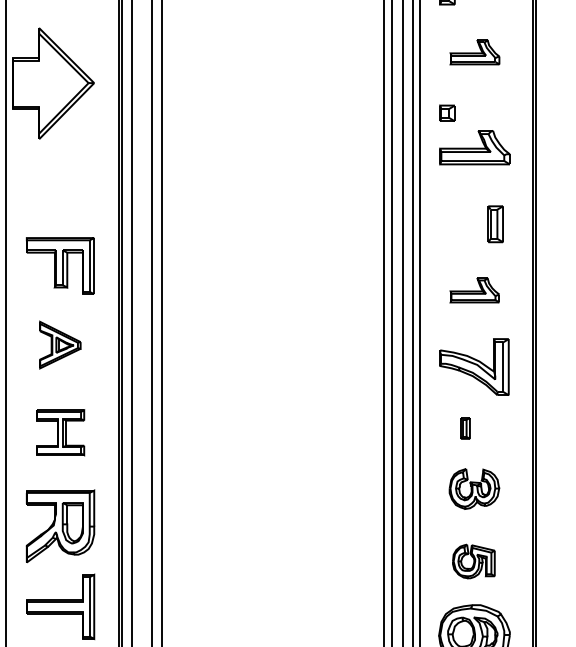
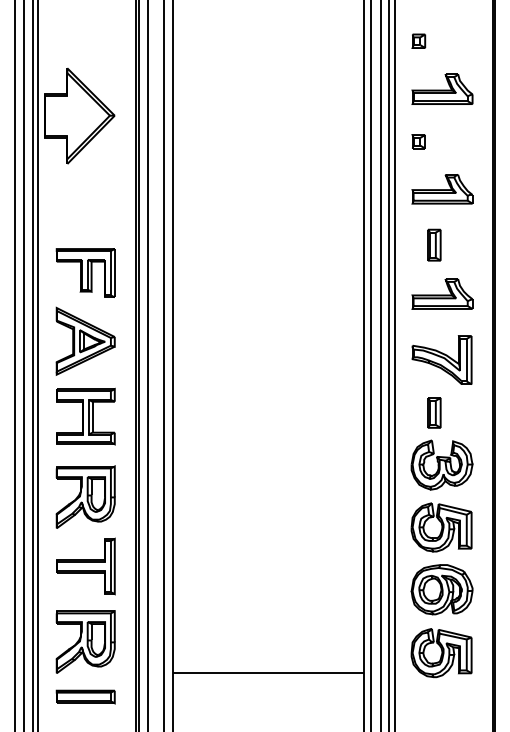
part: (474, 51) -> (442, 88), size x1.43
part: (474, 147) -> (442, 189), moved
part: (495, 223) -> (434, 244), moved
part: (474, 289) -> (442, 293), size x1.43
part: (60, 344) -> (85, 340), size x1.67
part: (465, 427) -> (434, 412), size x1.67
part: (60, 432) -> (85, 416), size x1.43
part: (473, 488) -> (441, 464), size x1.43
part: (473, 561) -> (441, 527), size x1.67

